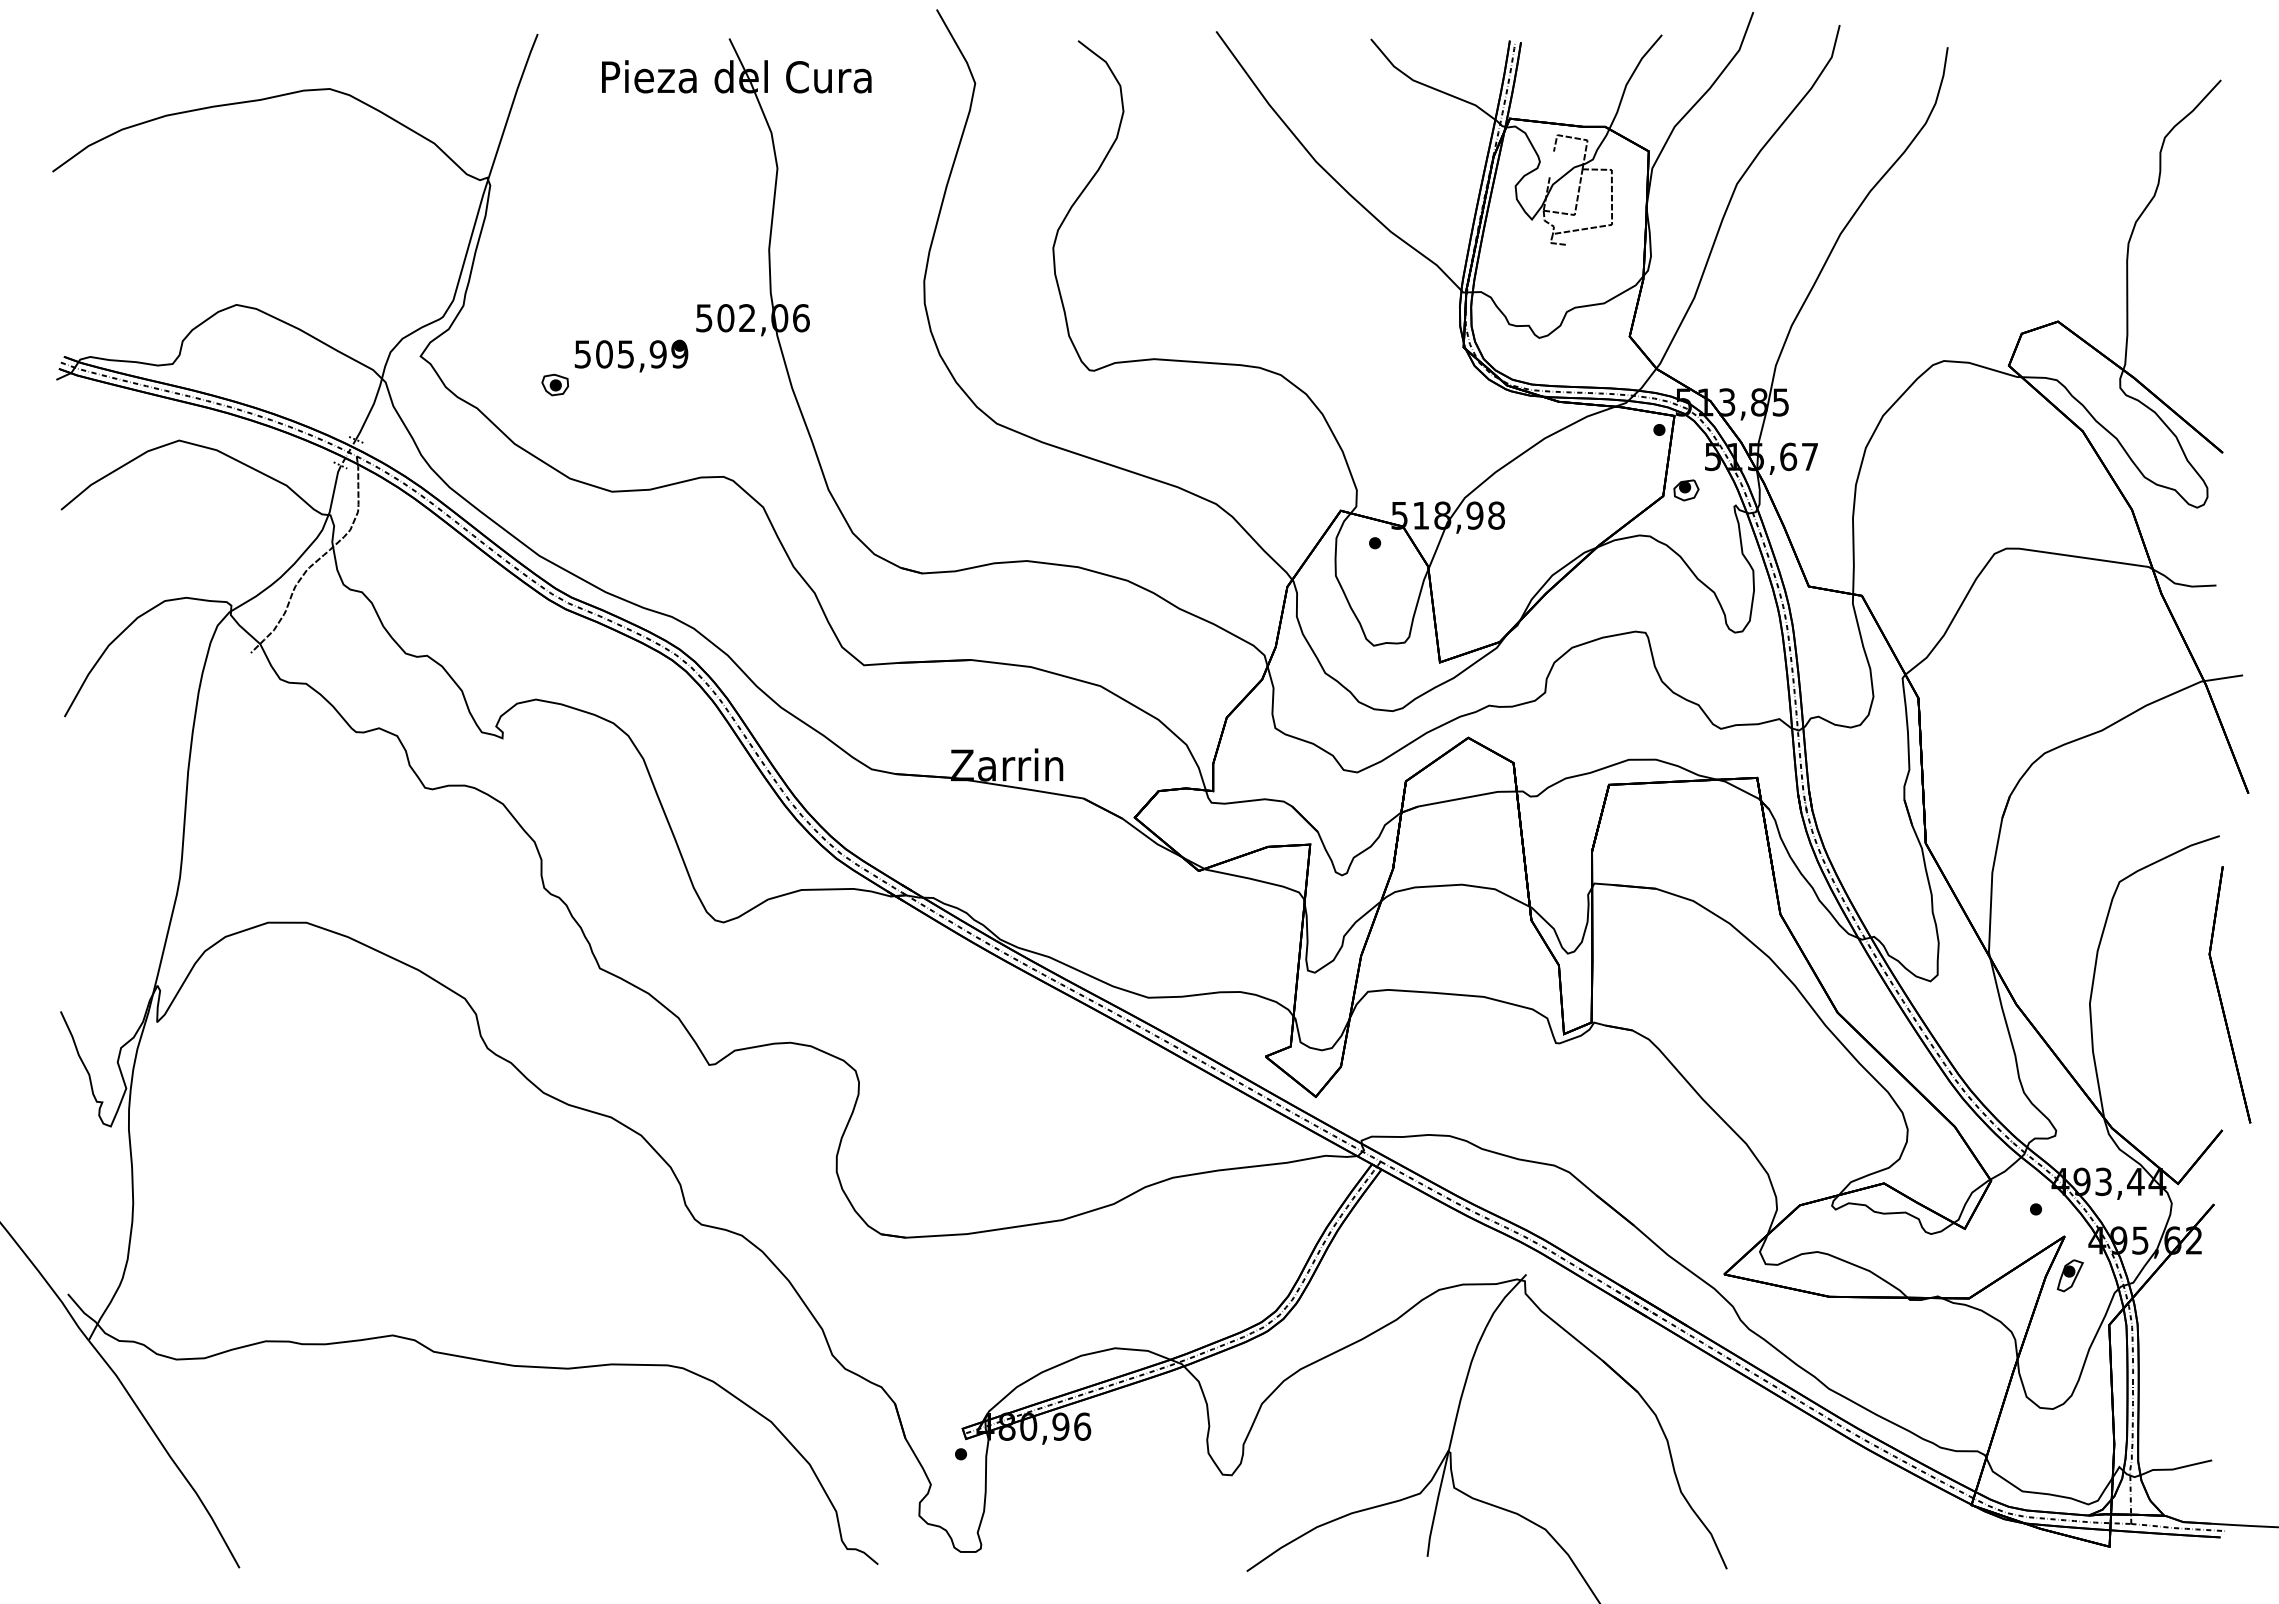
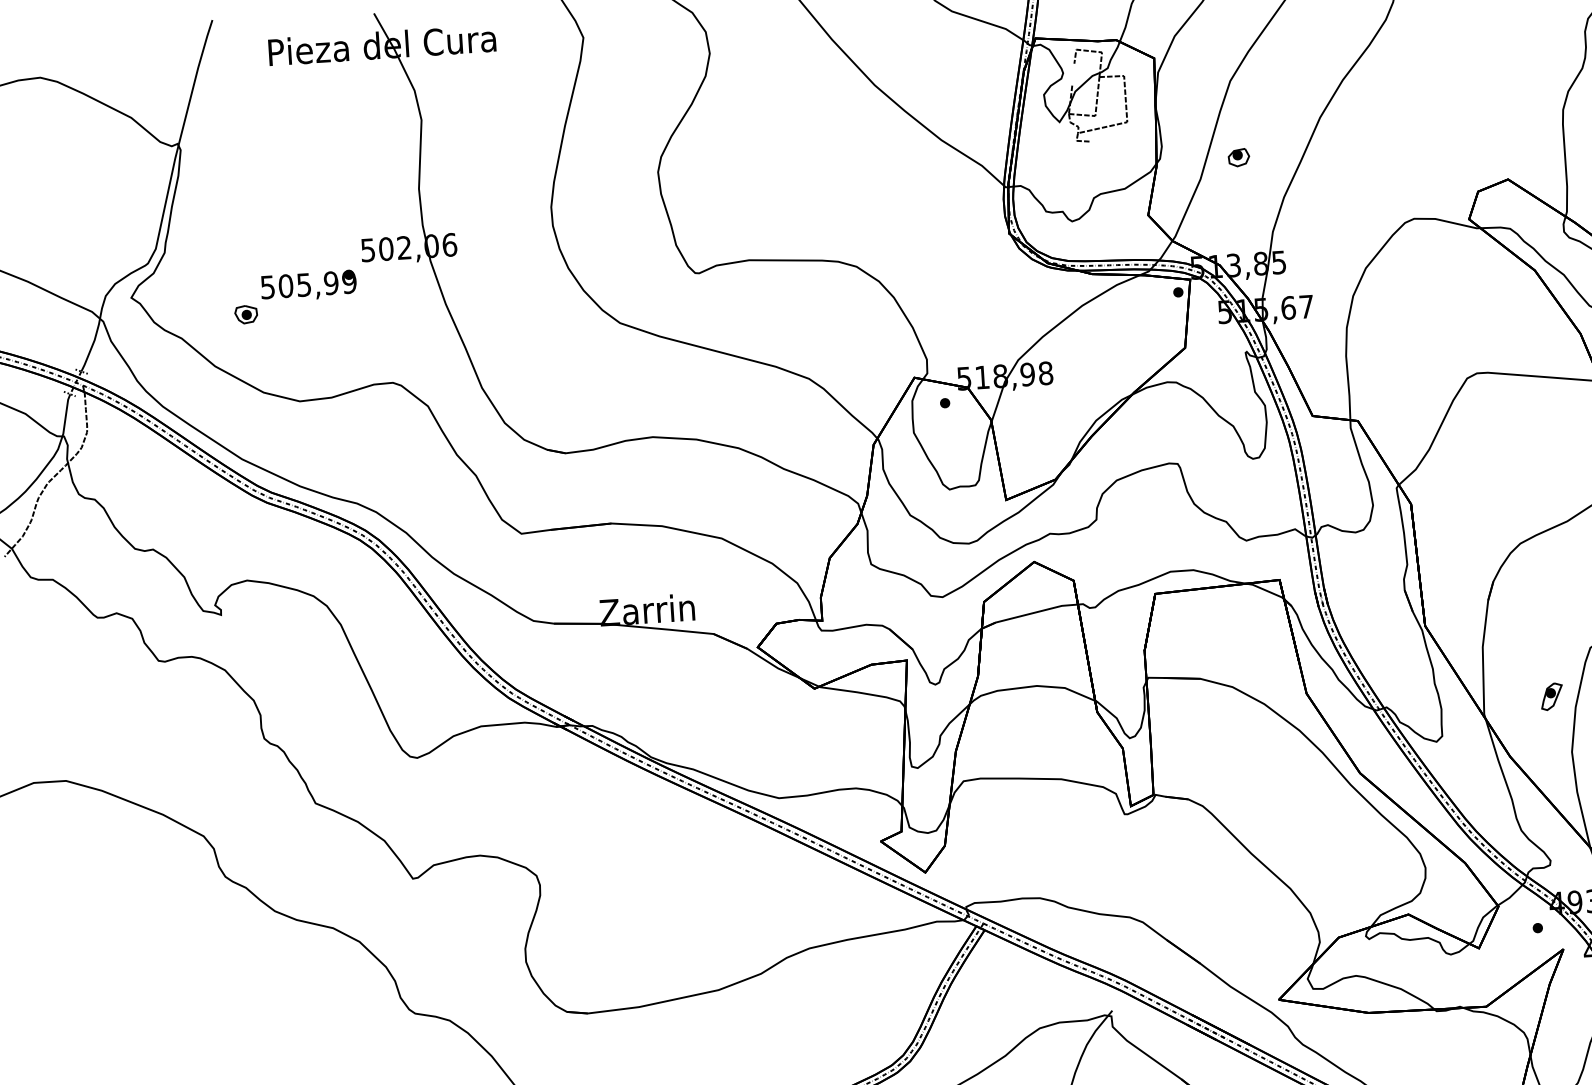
part: (1686, 490) -> (1239, 157), moved
part: (2069, 1275) -> (1551, 696), moved

